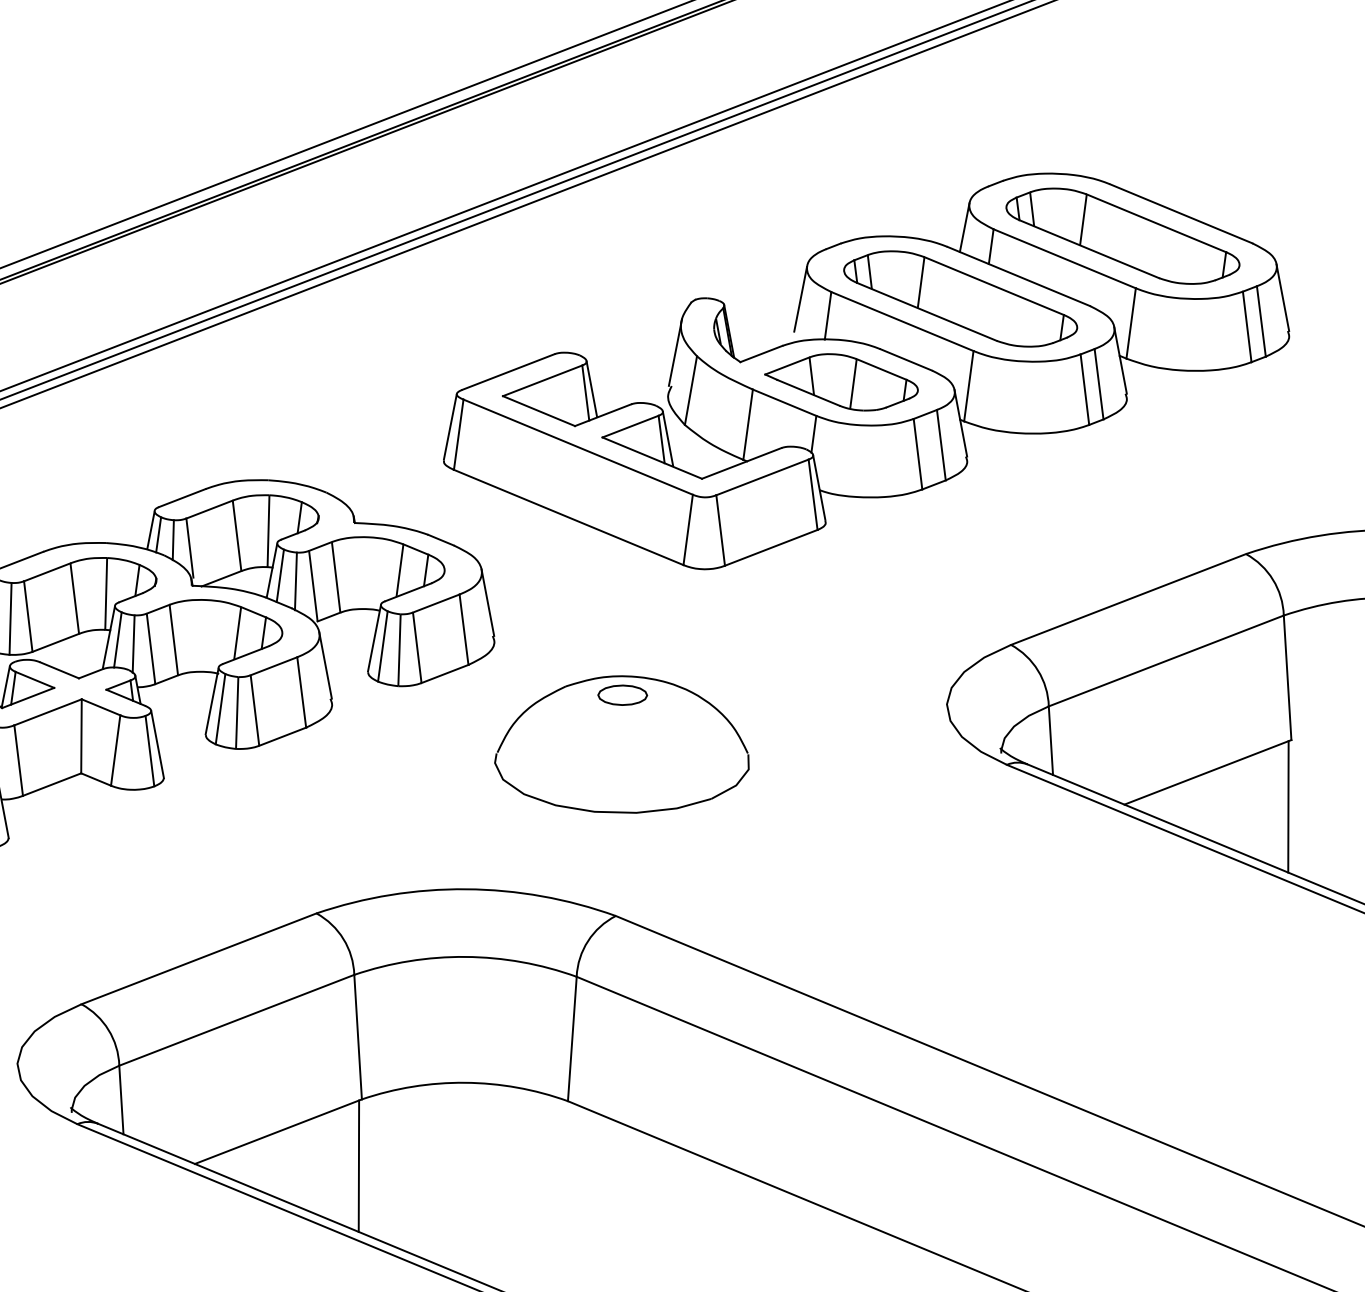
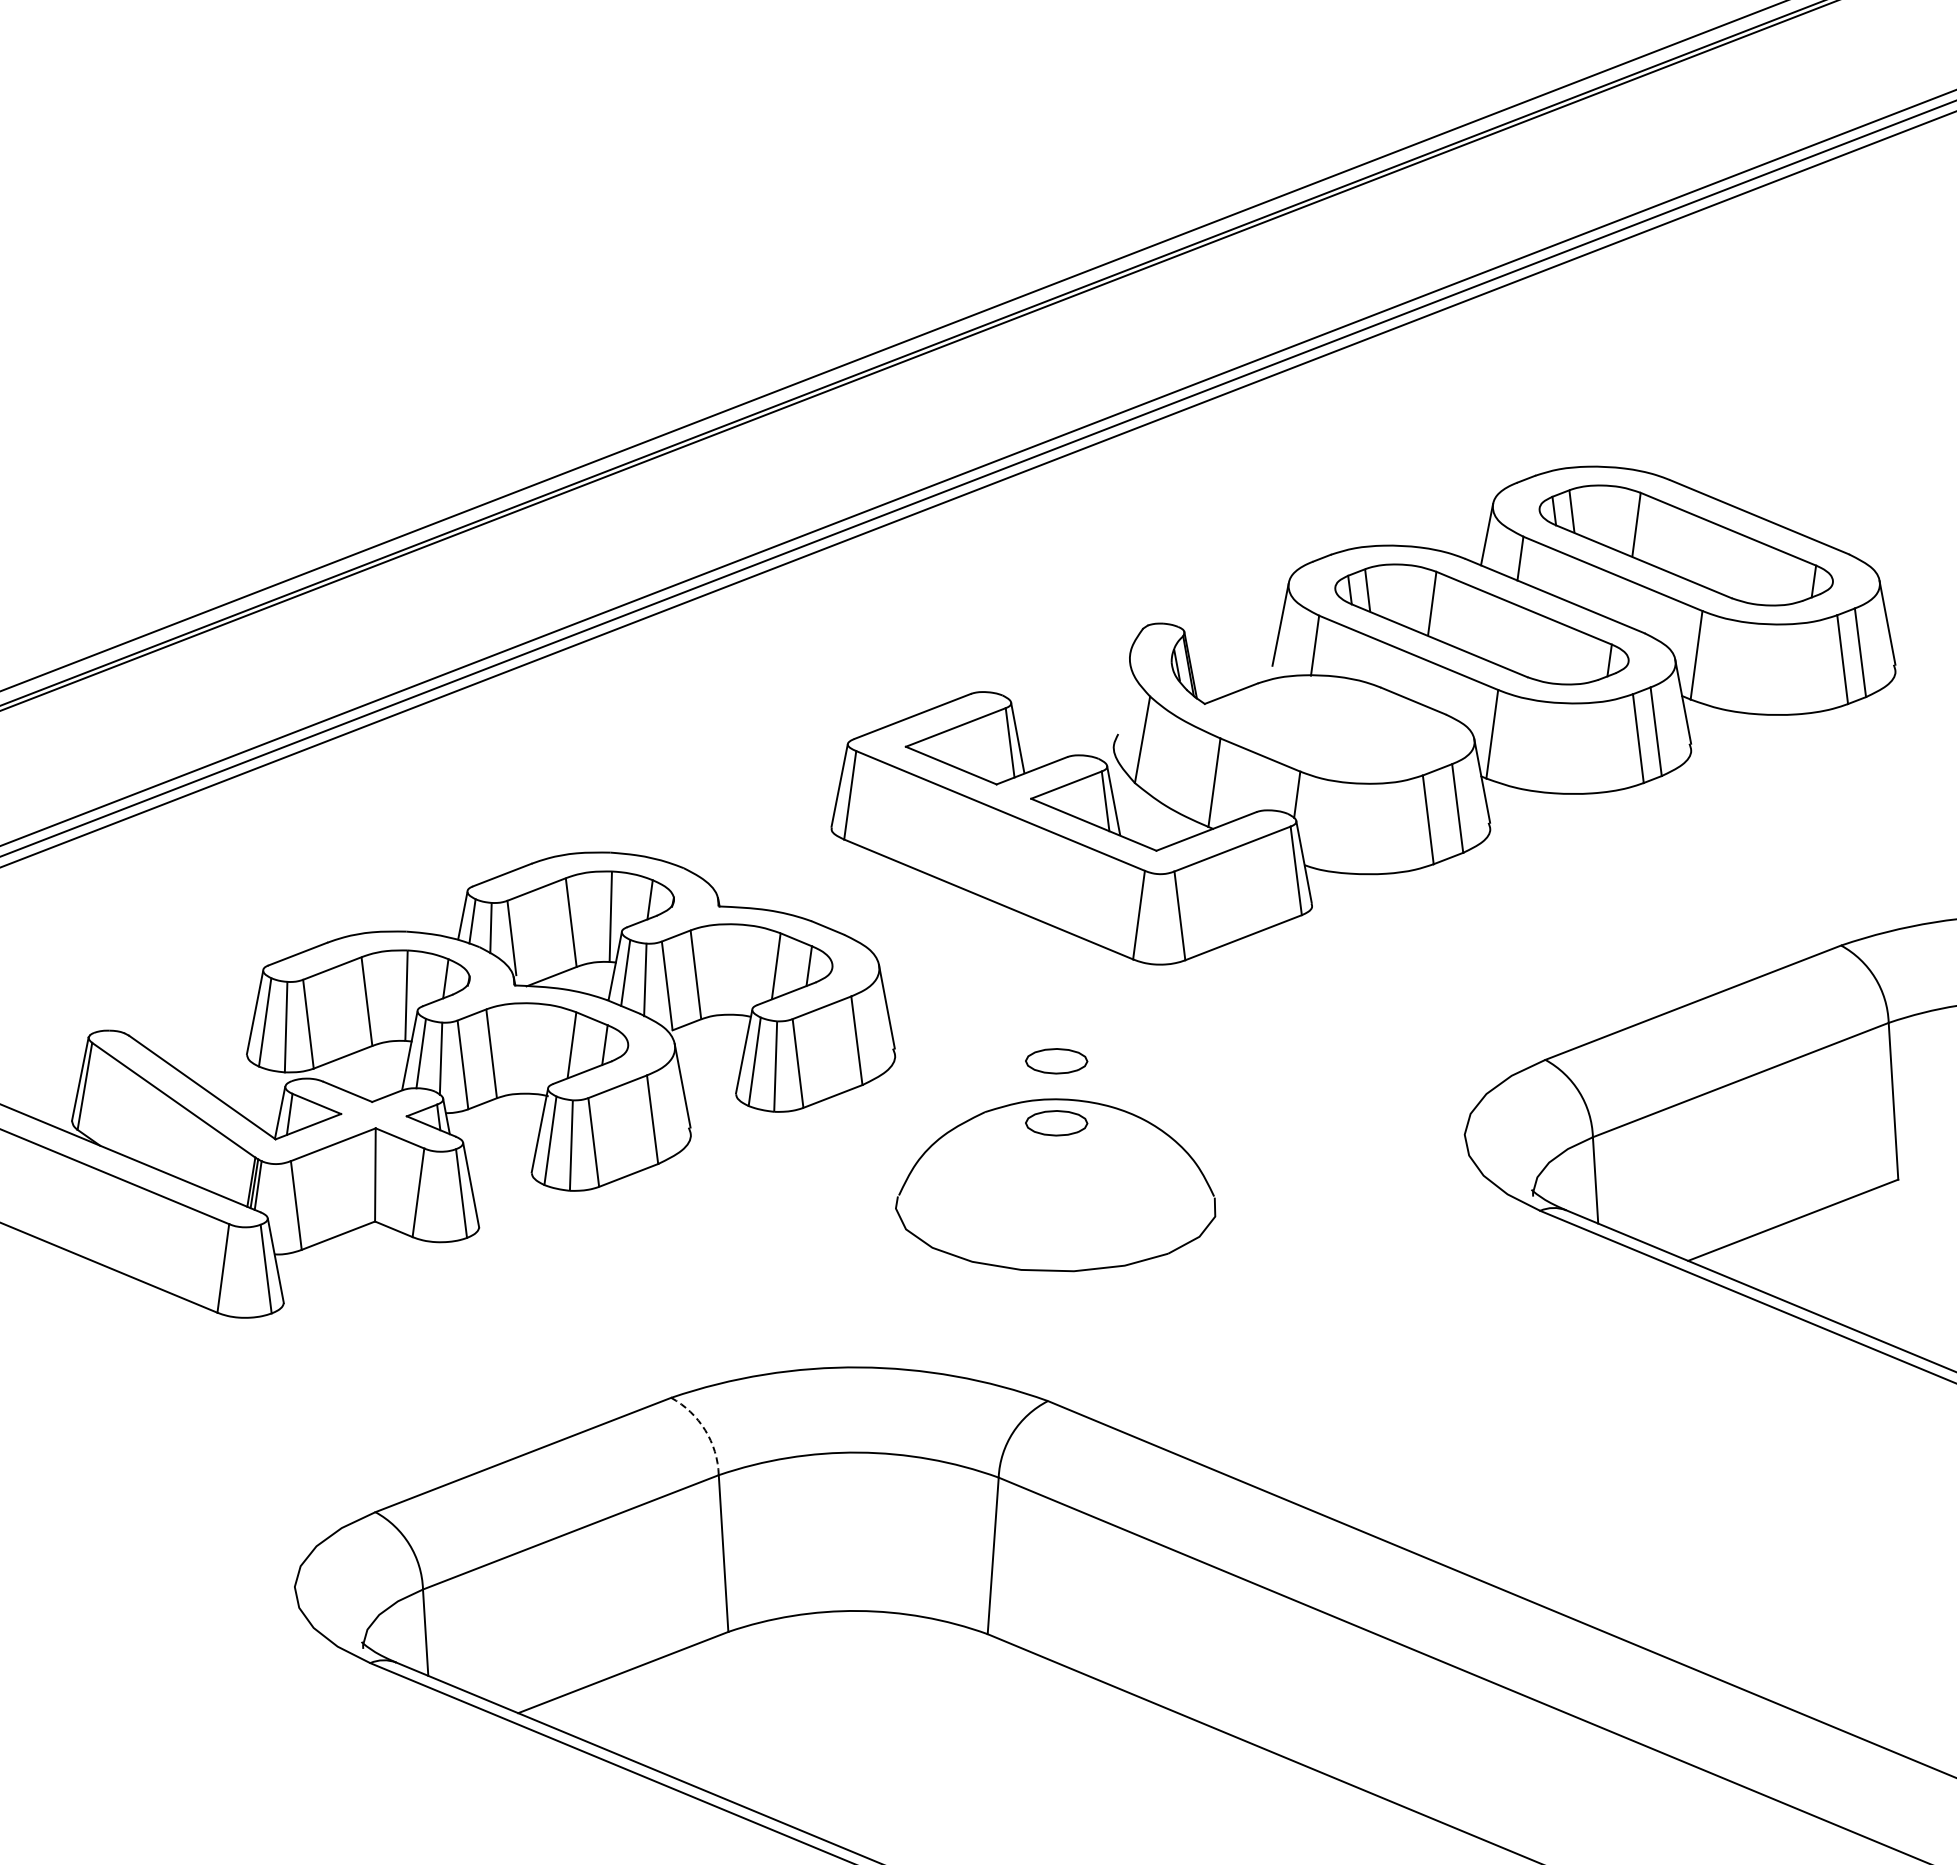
line: (675, 352) -> (1122, 691), removed
part: (841, 382) -> (1332, 729), removed
part: (622, 646) -> (1056, 1061), added
line: (1288, 806) -> (1894, 1263), removed
arc: (343, 939) -> (705, 1430), solid -> dashed
line: (358, 1165) -> (724, 1715), removed

